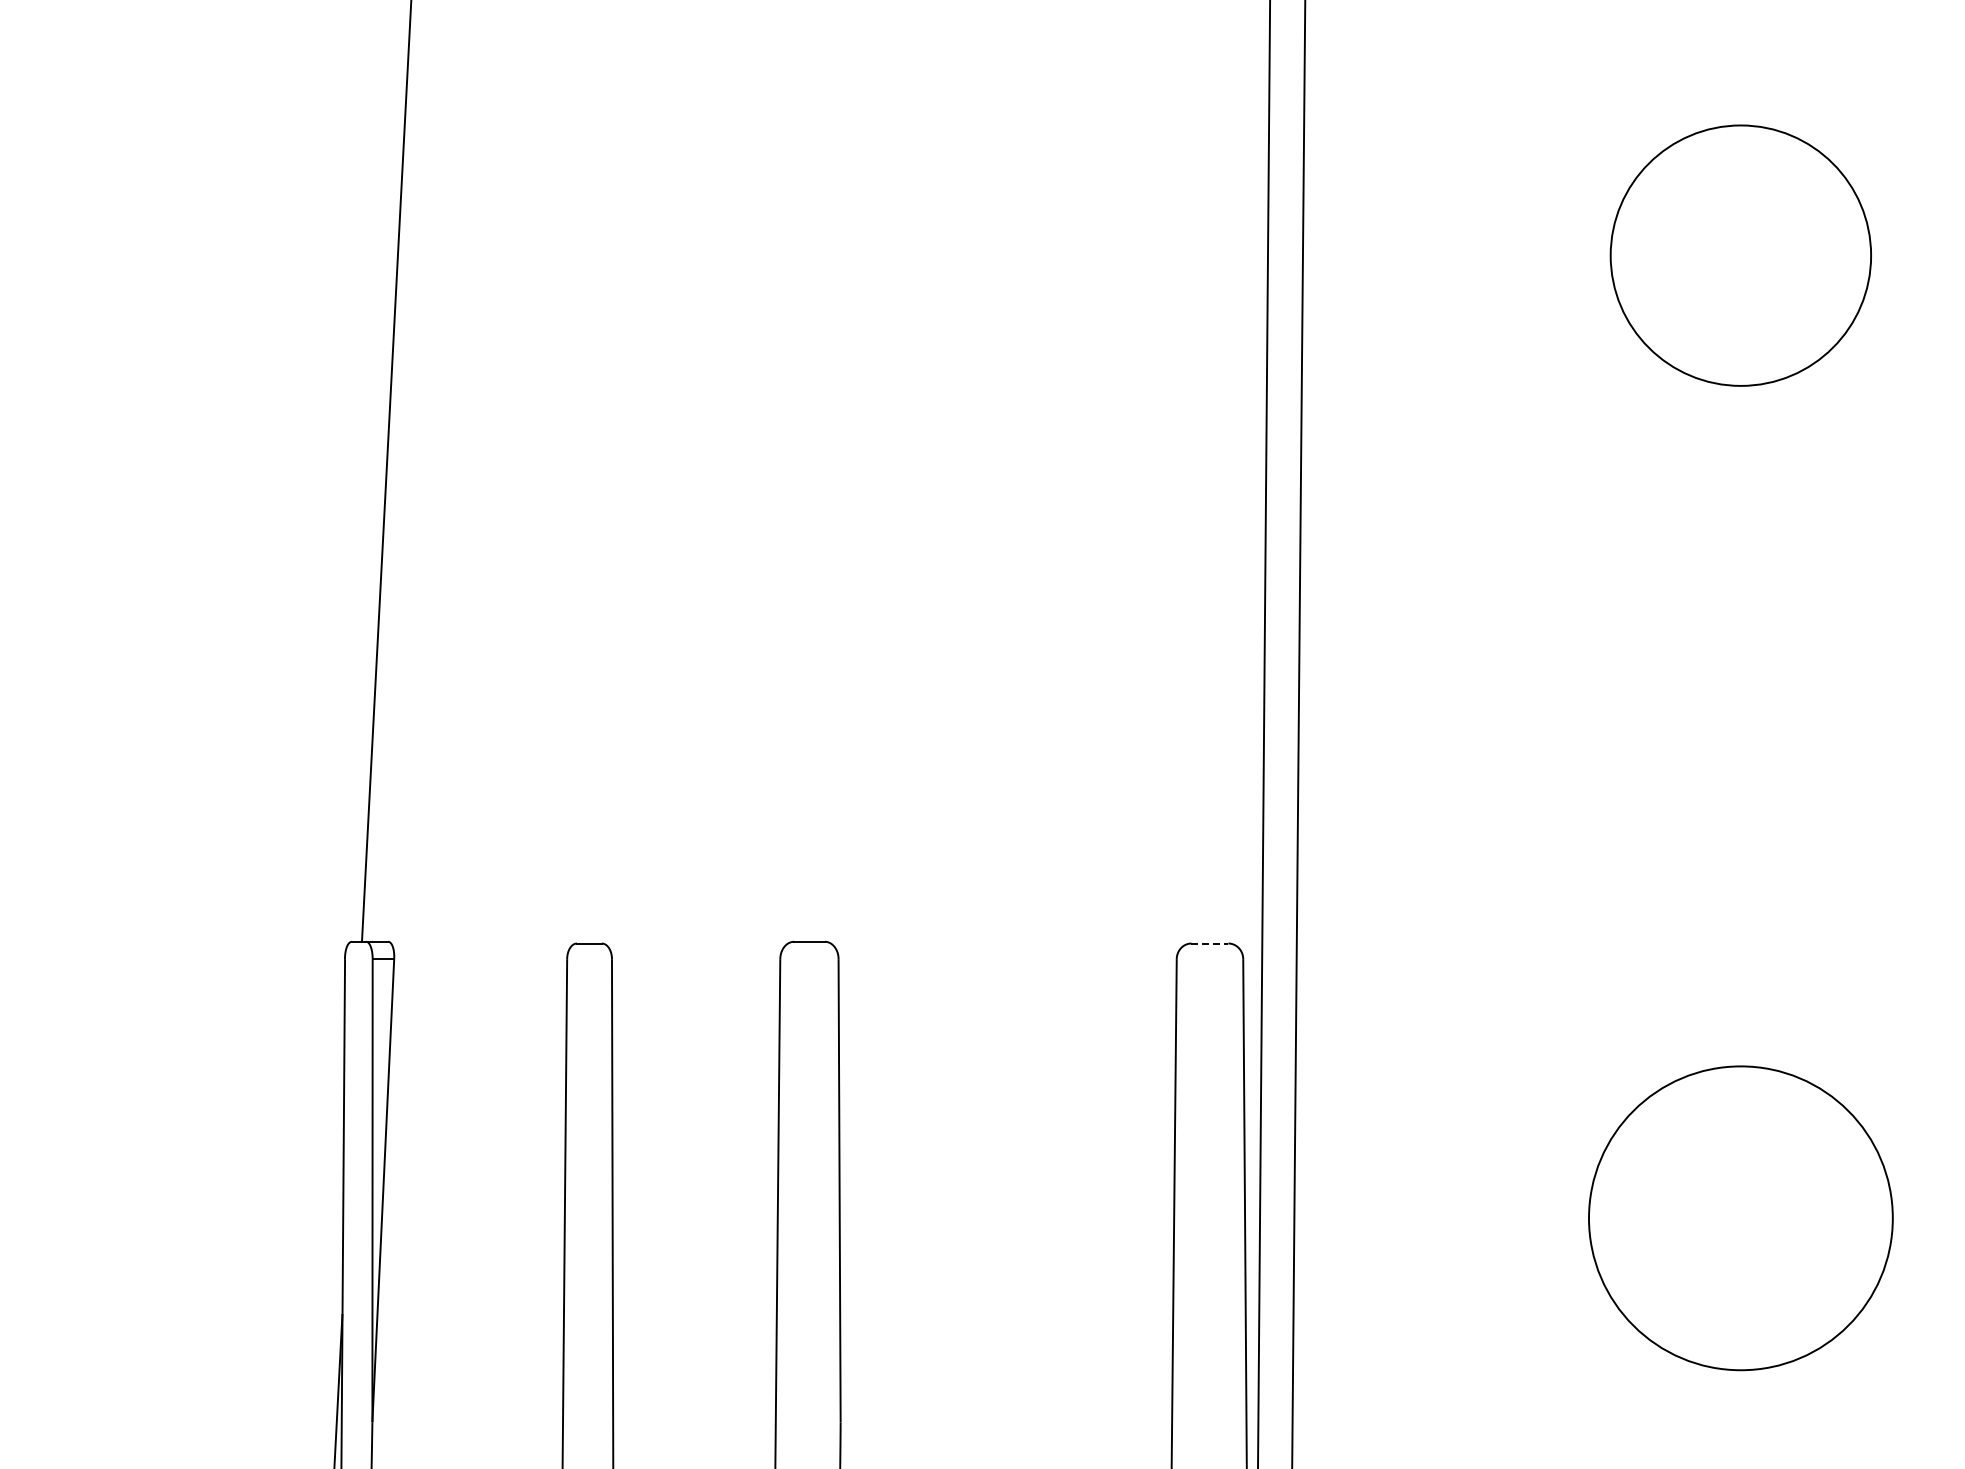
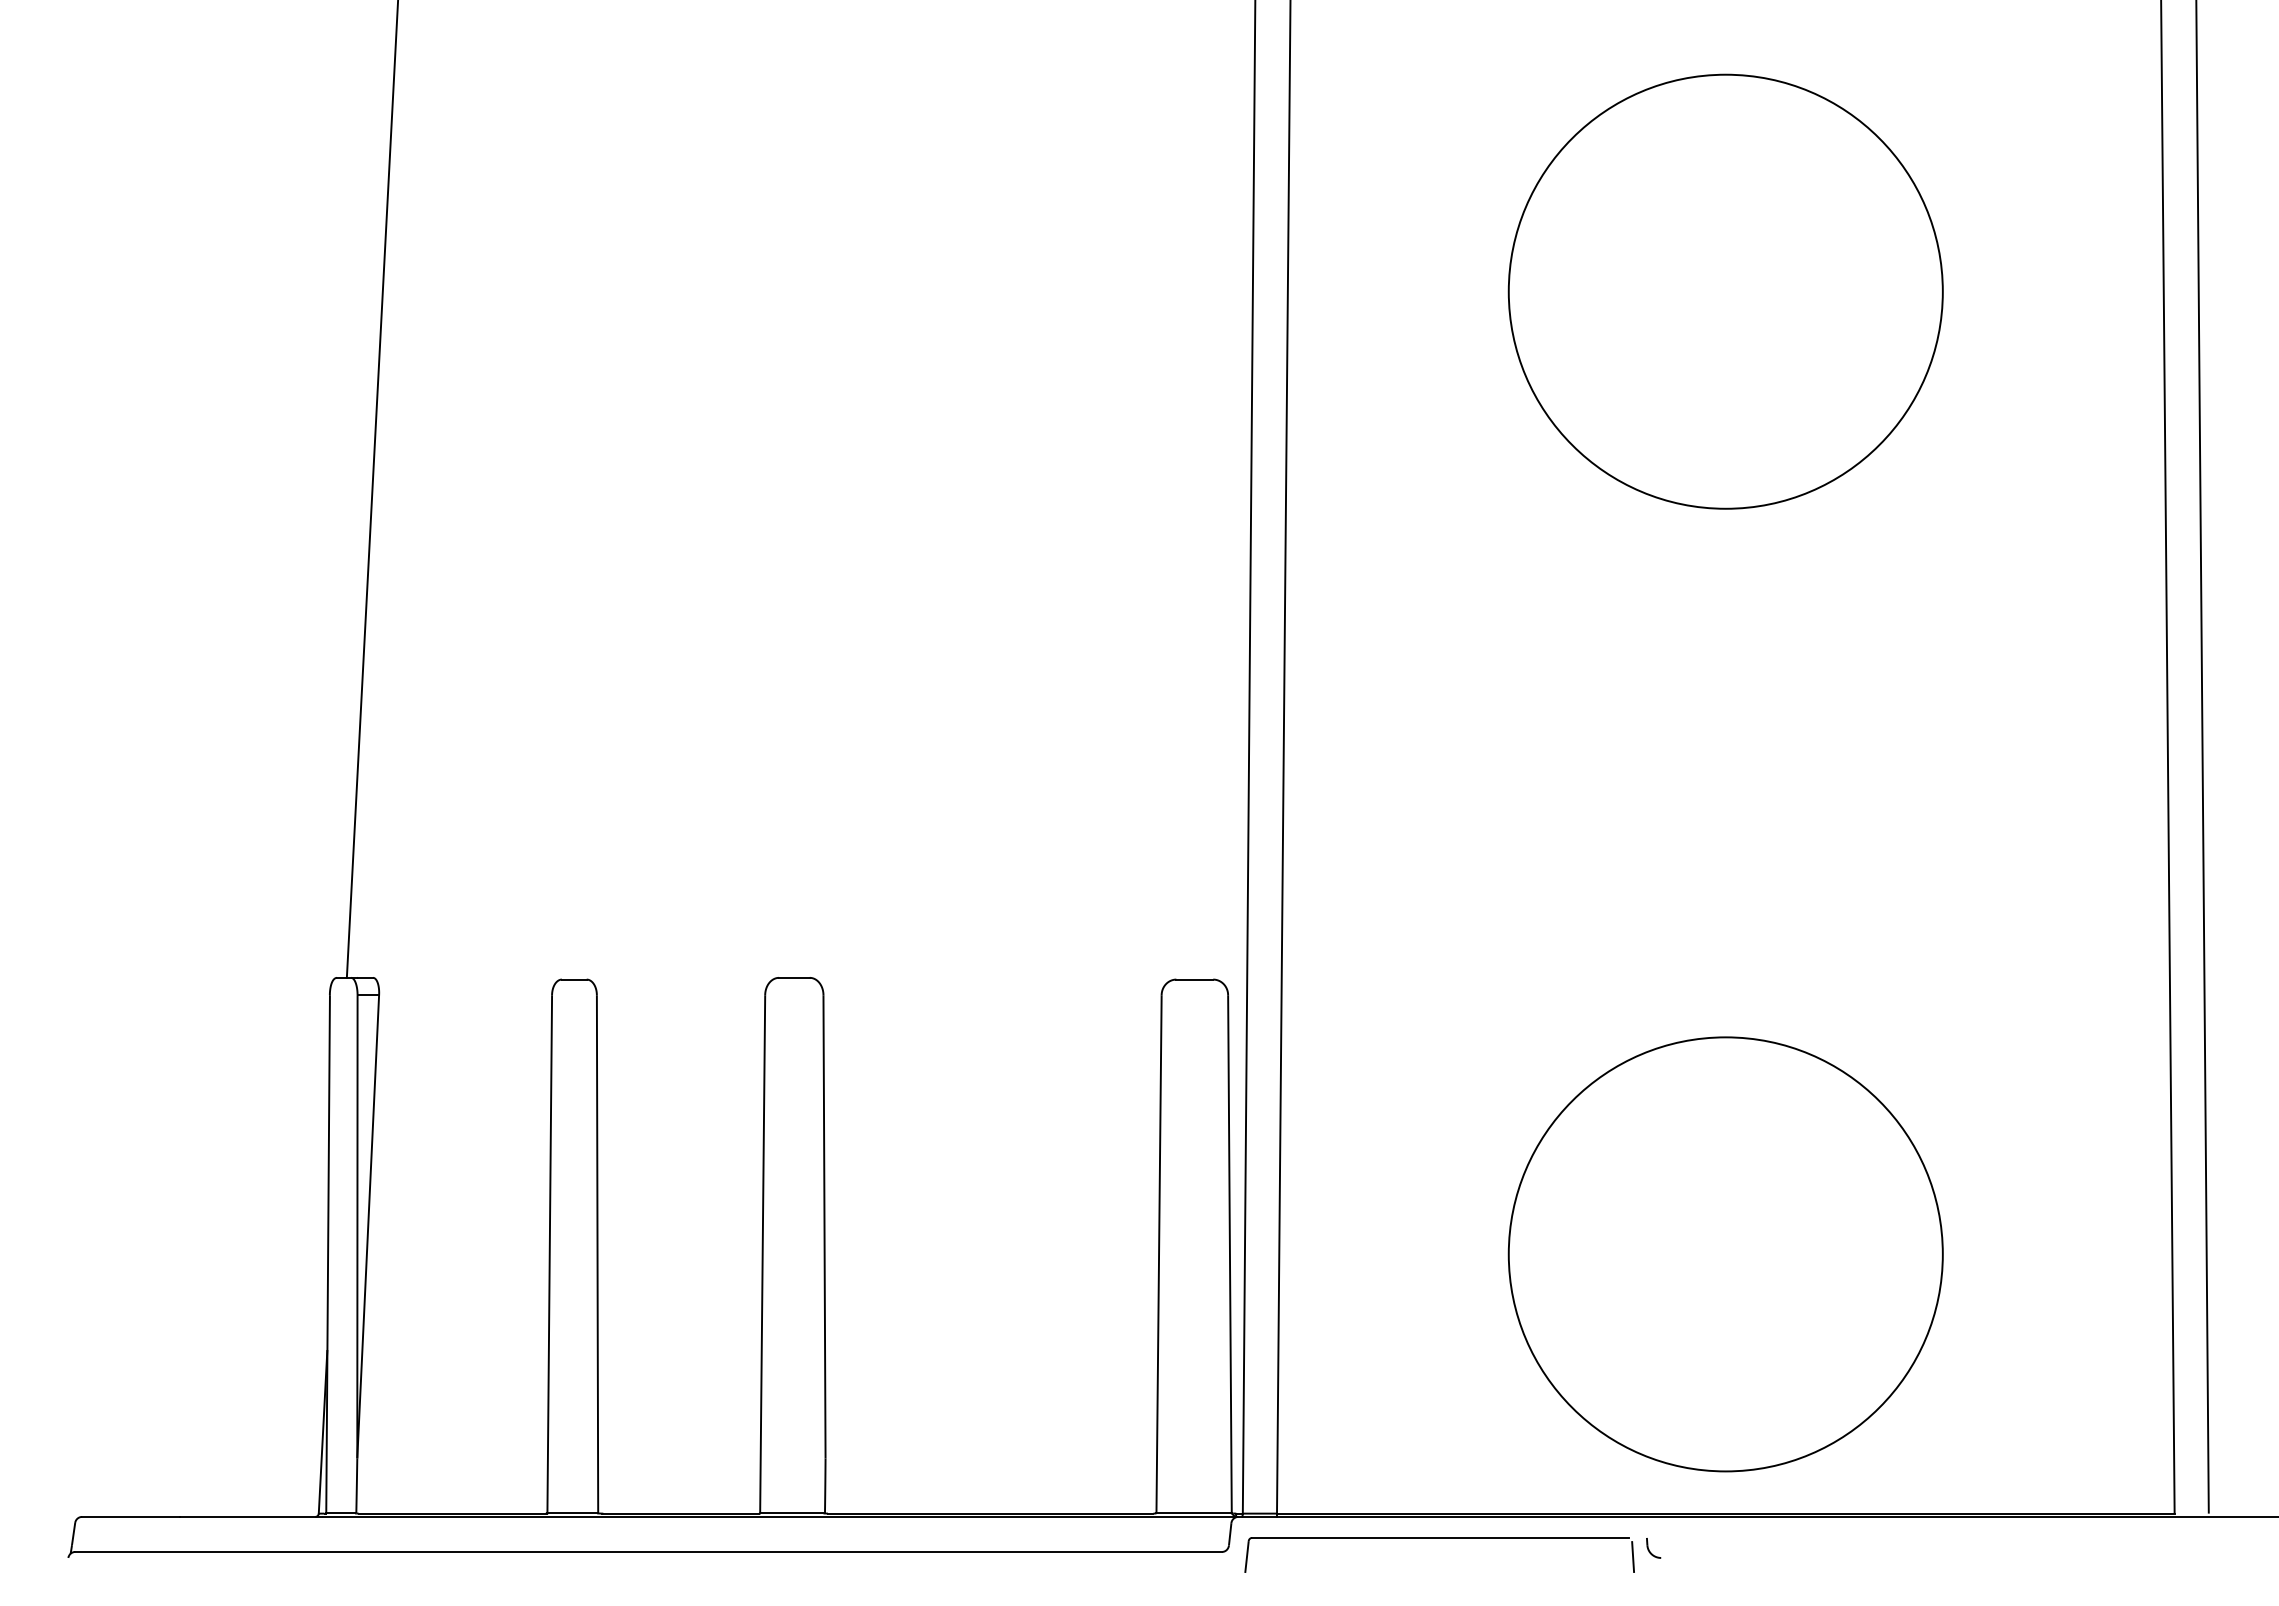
circle: (1740, 255) -> (1725, 291), size x1.67
line: (1210, 943) -> (1195, 979), dashed -> solid
circle: (1740, 1218) -> (1725, 1254), size x1.43

